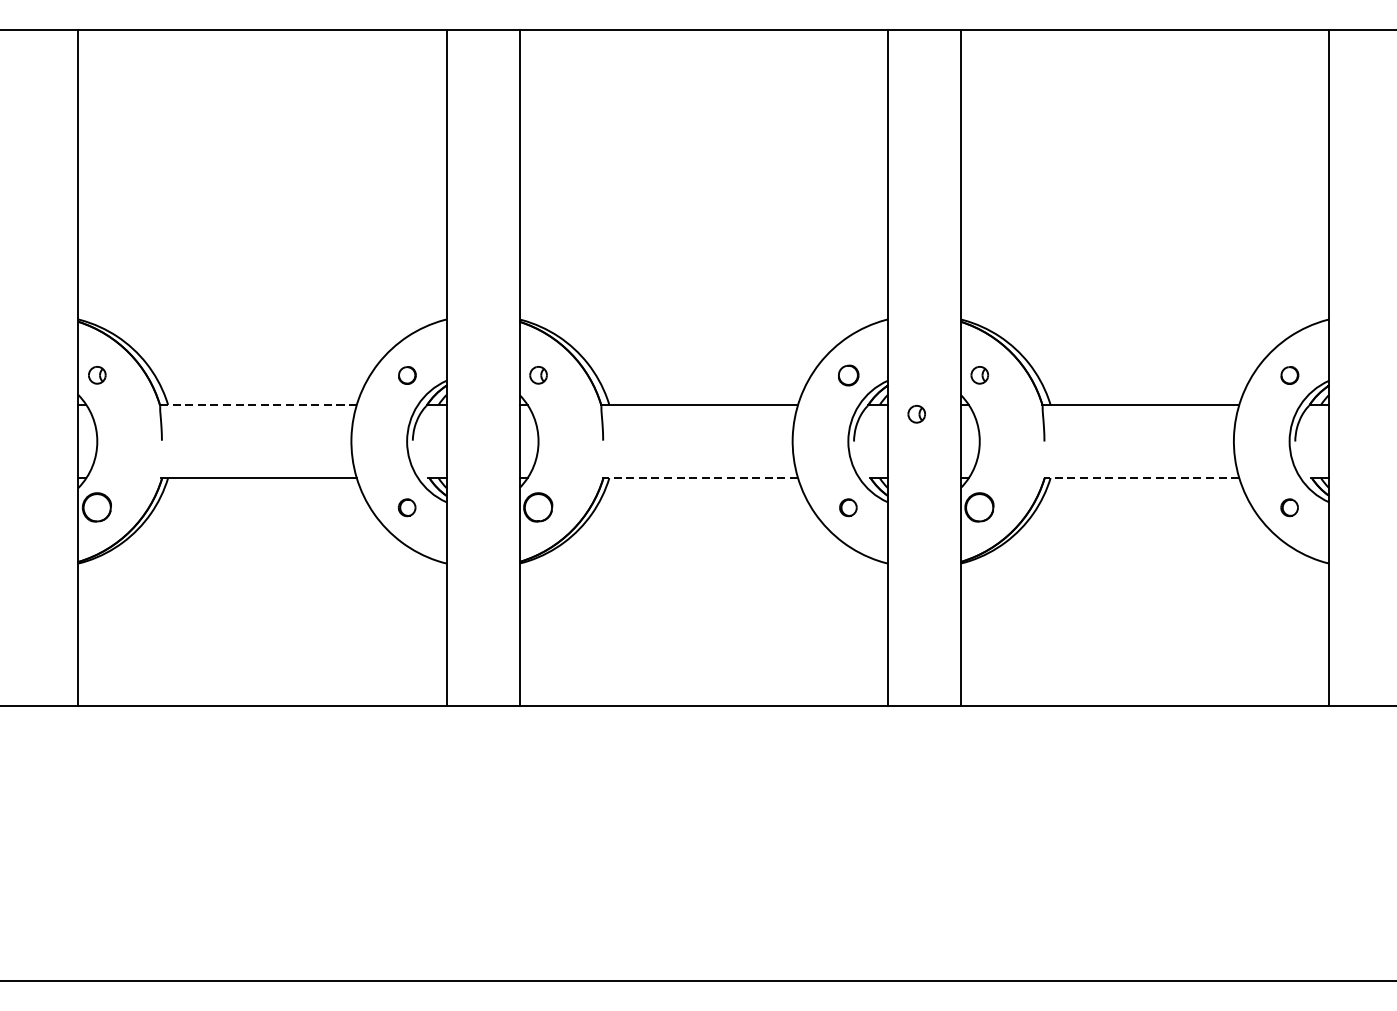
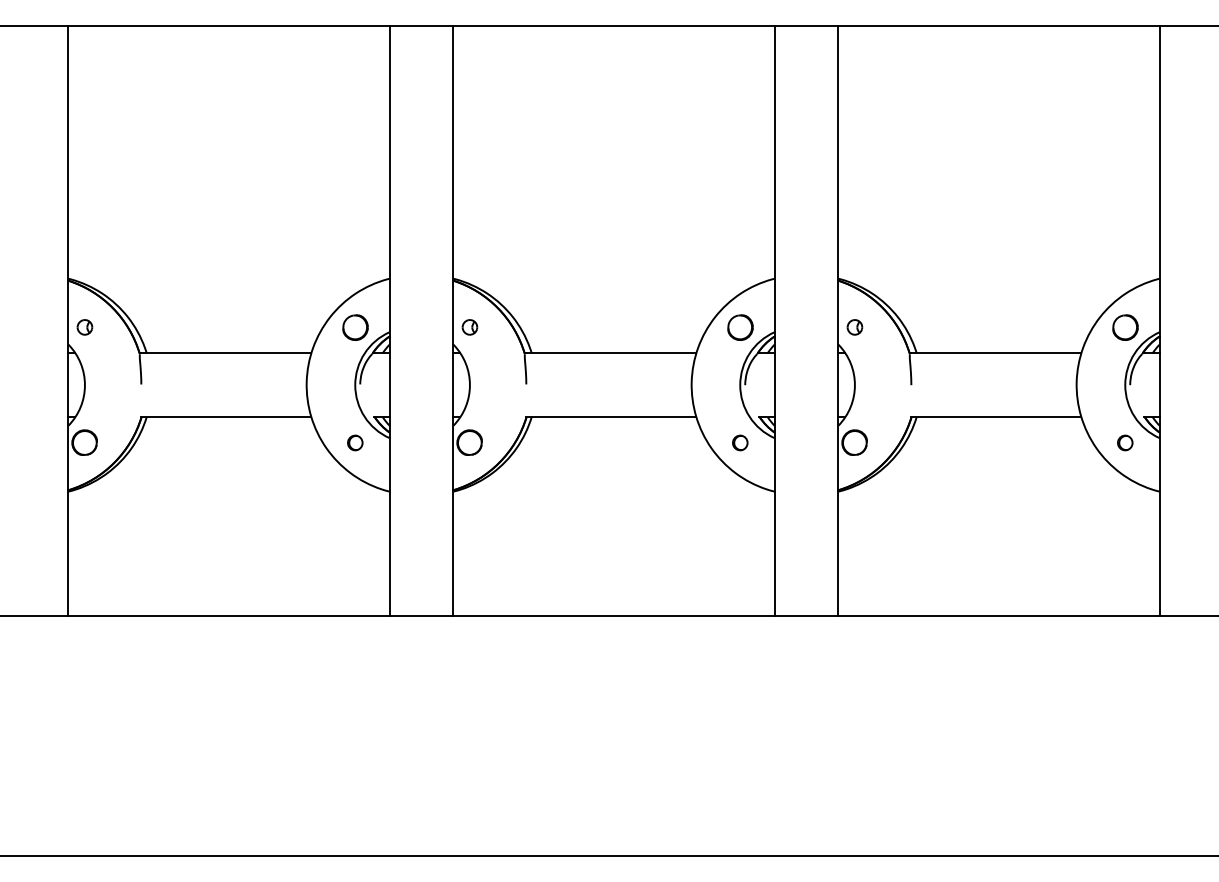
part: (407, 375) -> (355, 327), size x1.67
part: (848, 375) -> (740, 327), size x1.43
part: (1289, 375) -> (1125, 327), size x1.67
line: (258, 405) -> (225, 353), dashed -> solid
part: (916, 414) -> (799, 361), removed
line: (699, 478) -> (610, 417), dashed -> solid
line: (1140, 478) -> (995, 417), dashed -> solid

